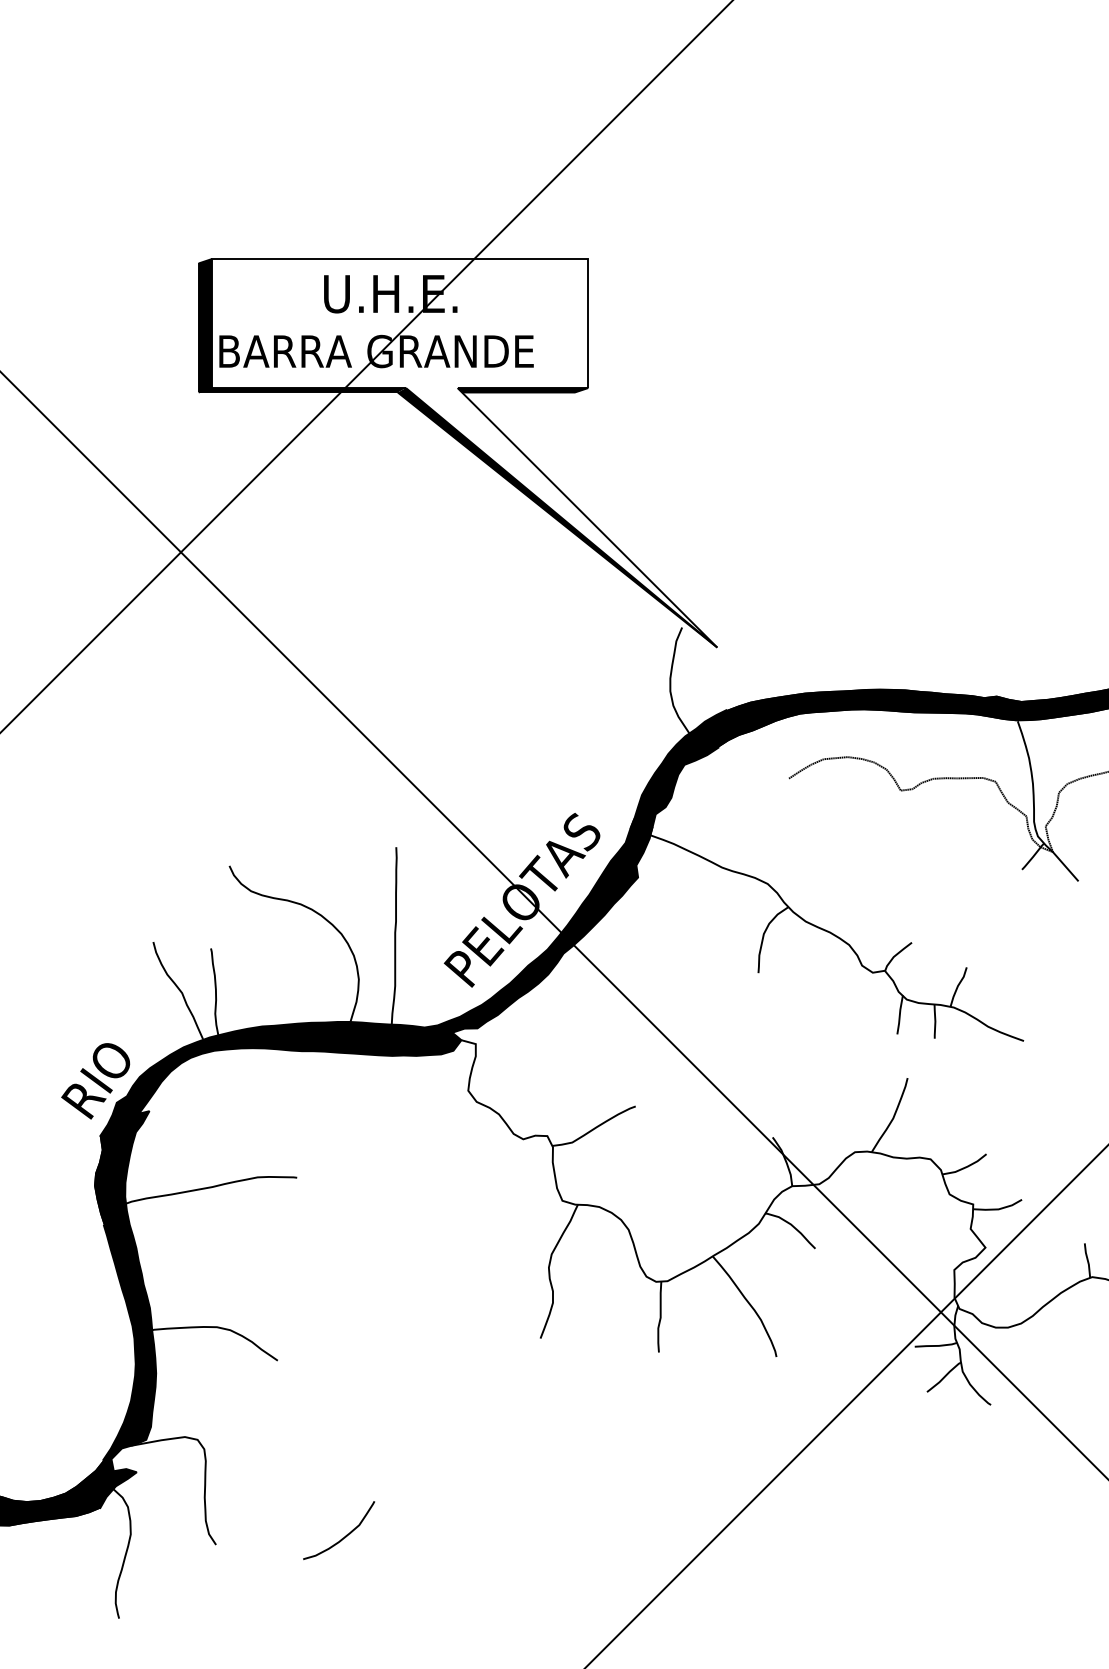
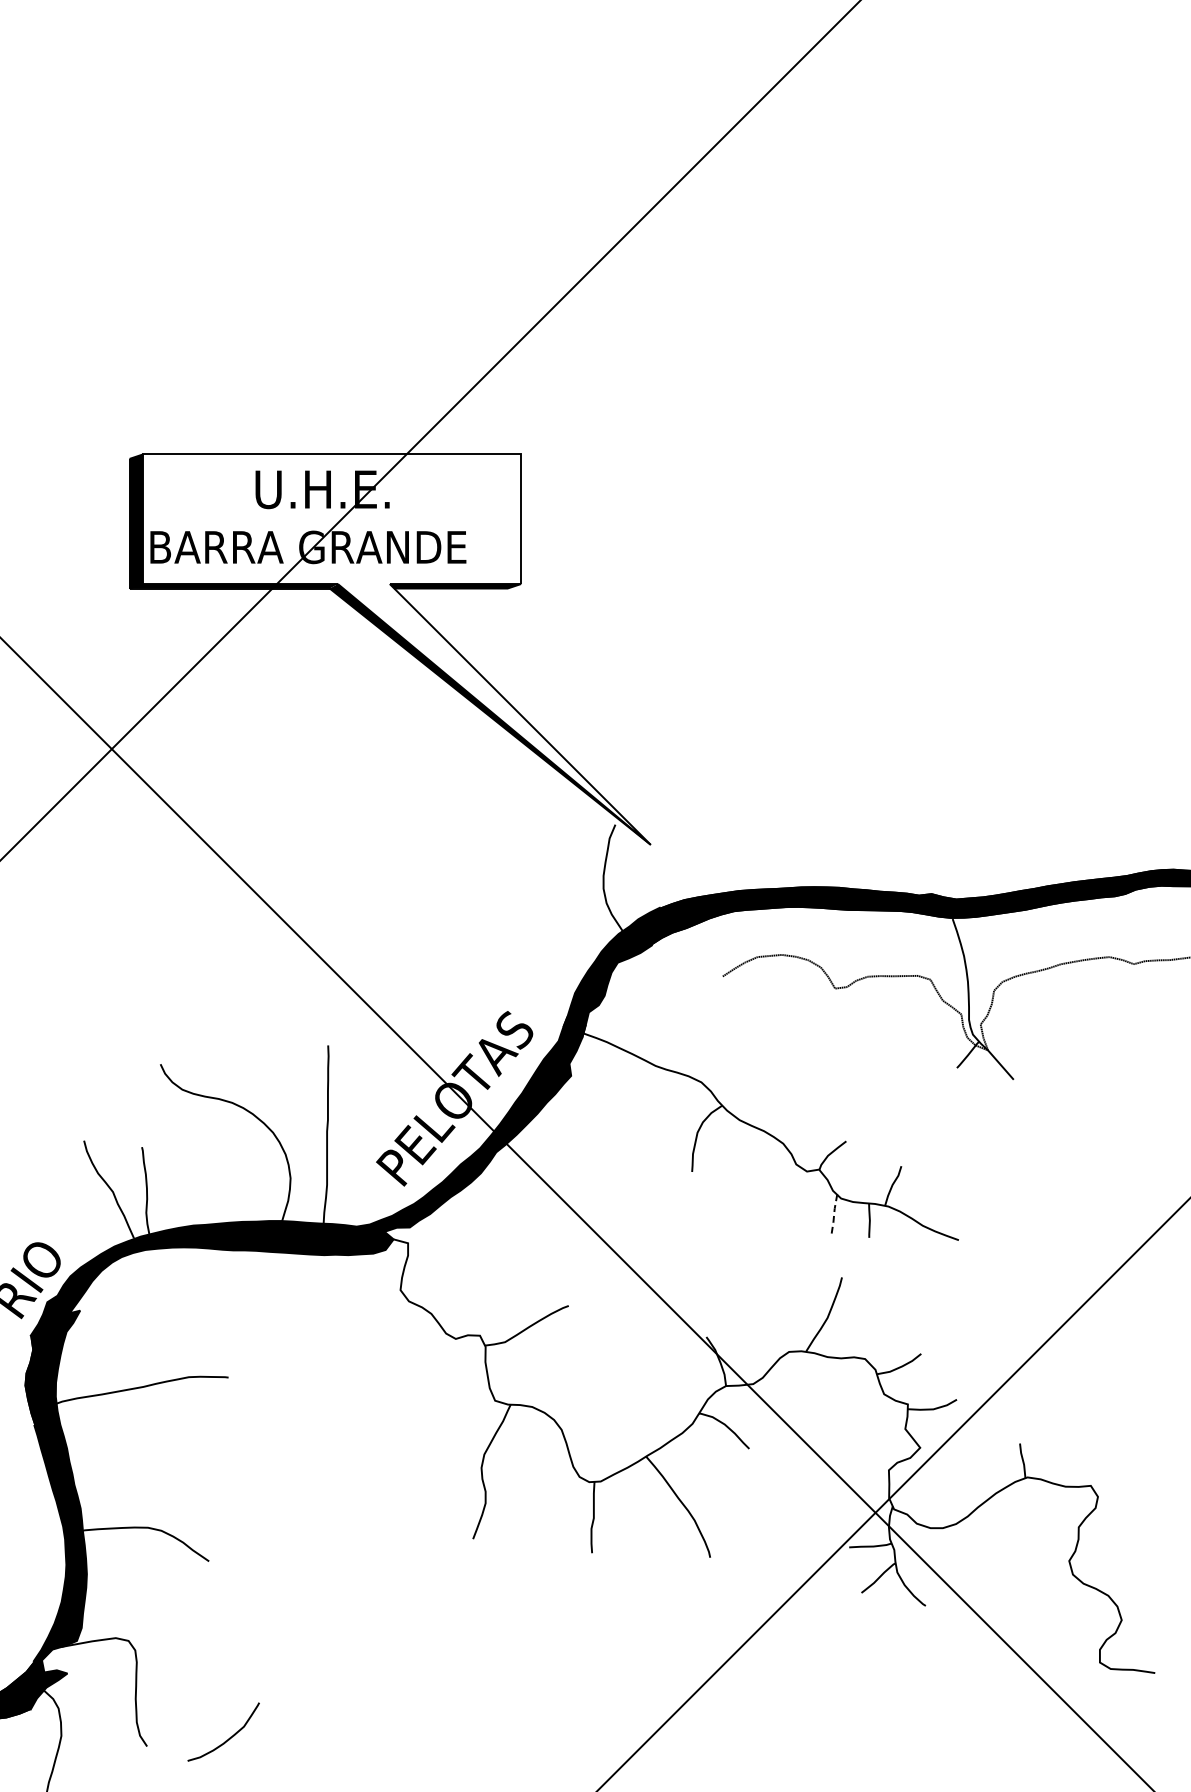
line: (900, 1015) -> (834, 1214), solid -> dashed
curve: (344, 1535) -> (229, 1737), moved

